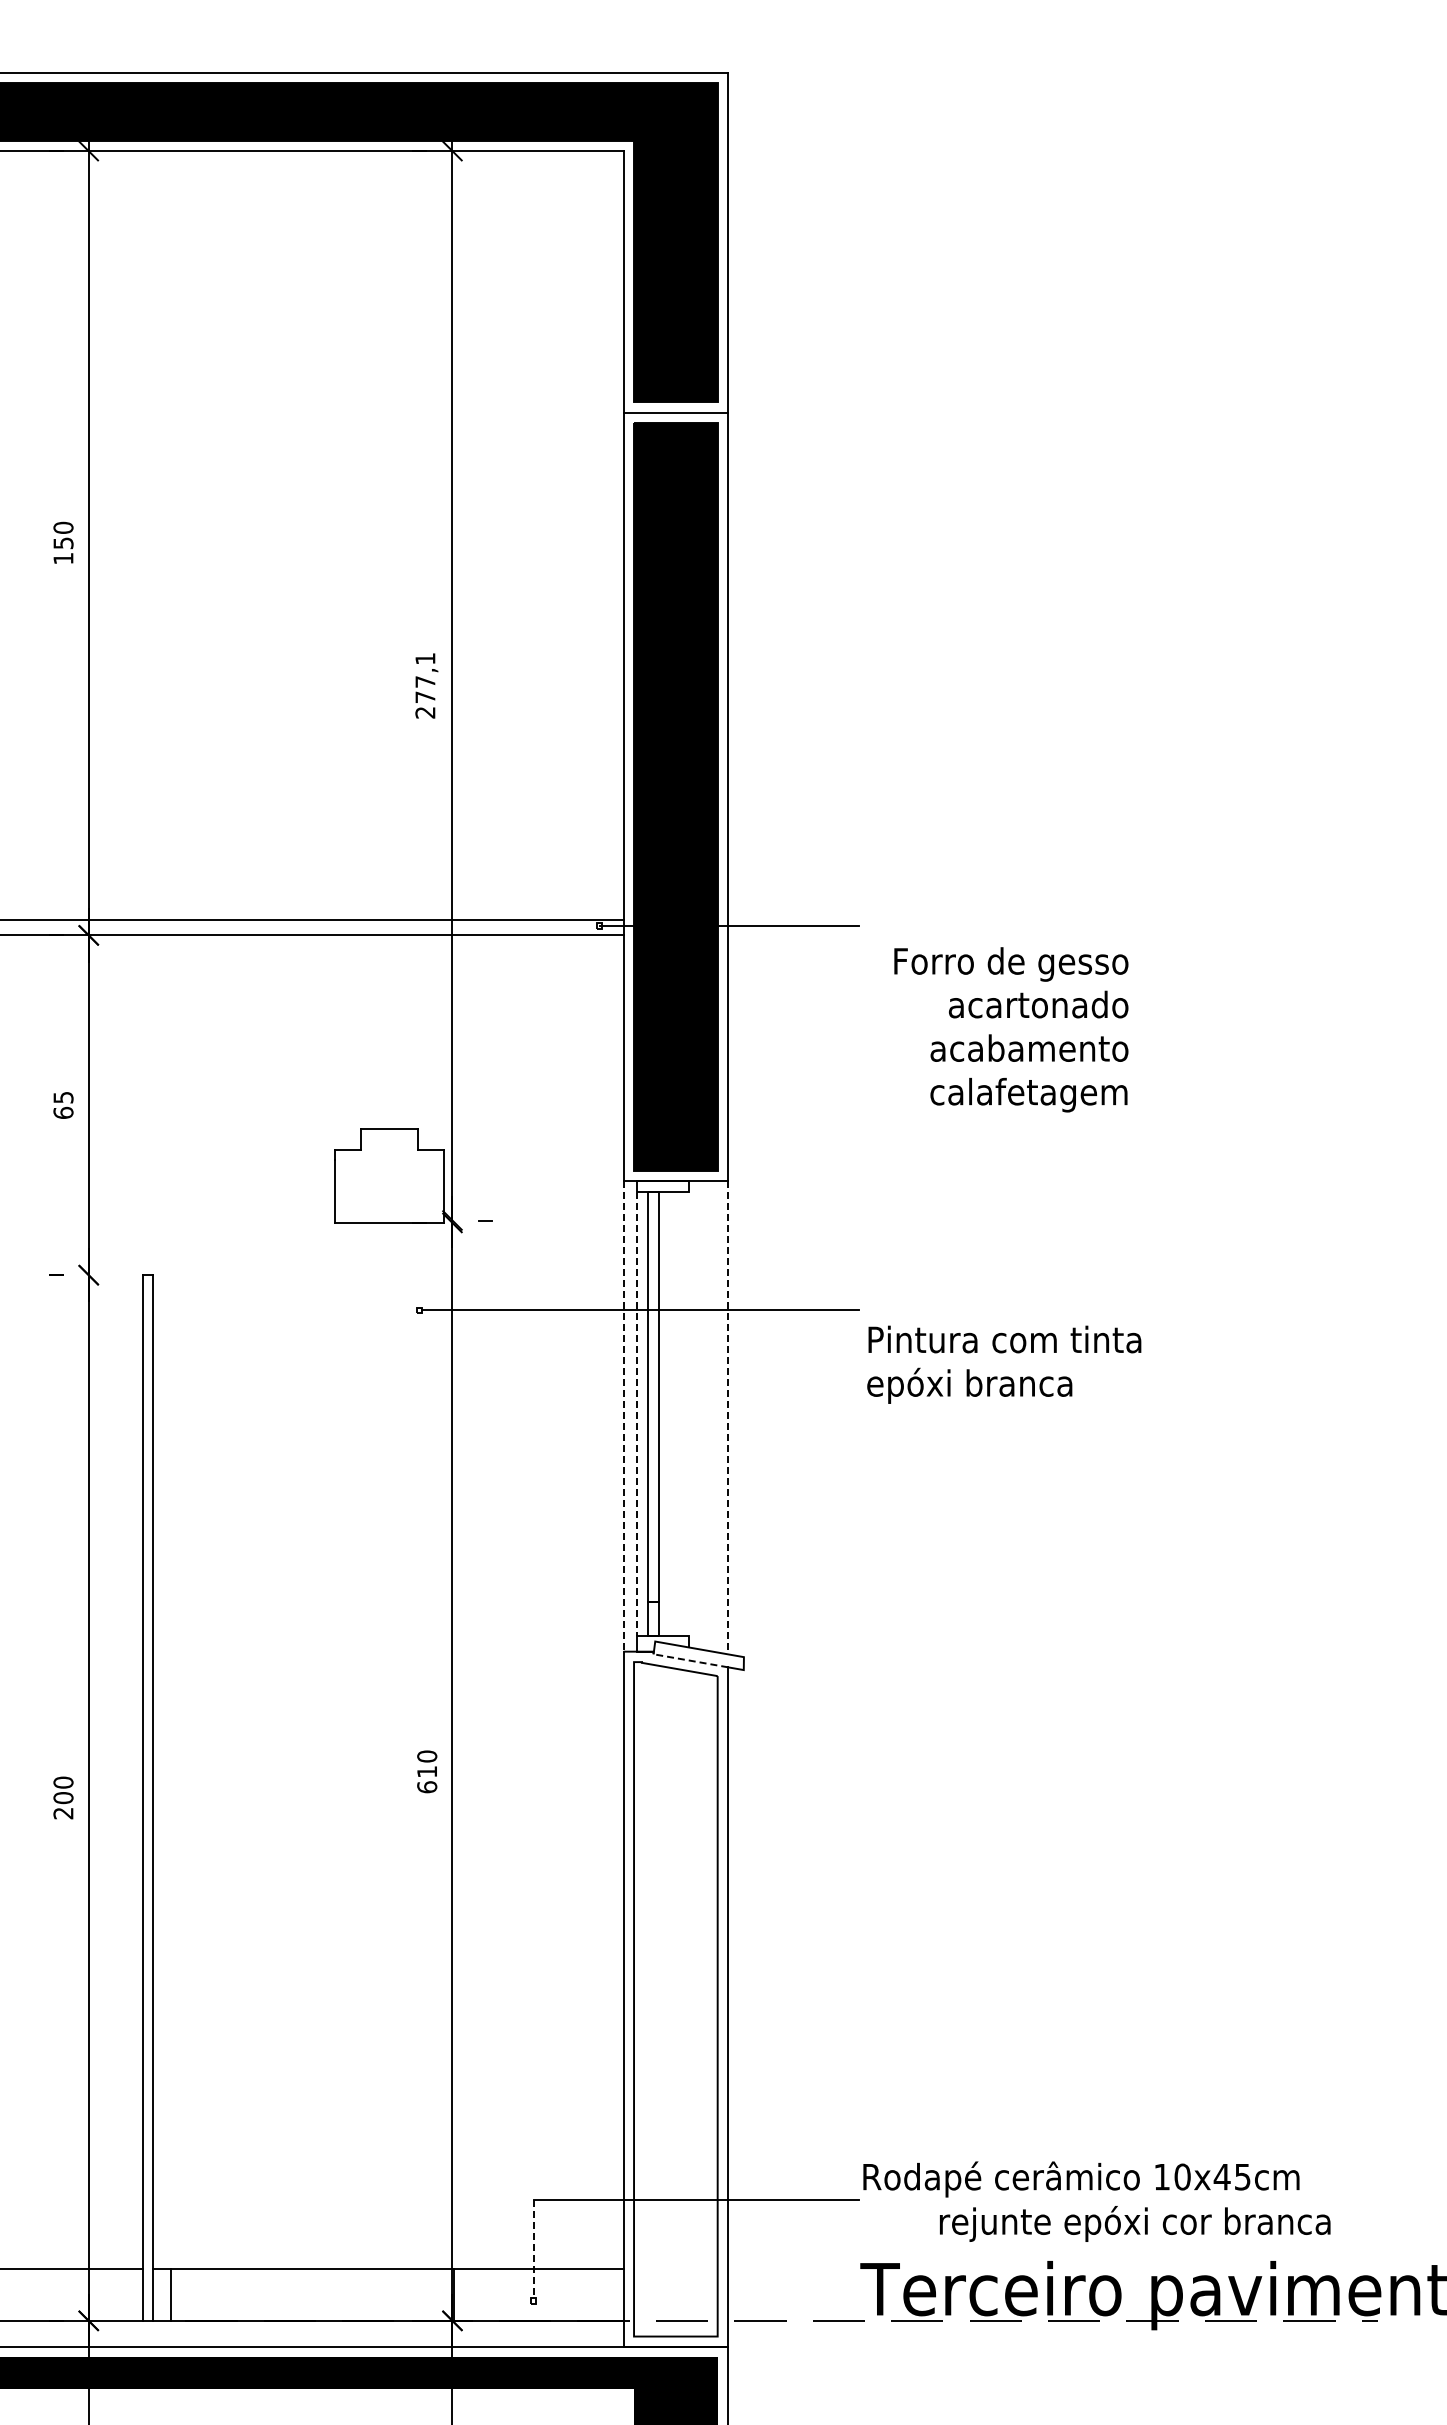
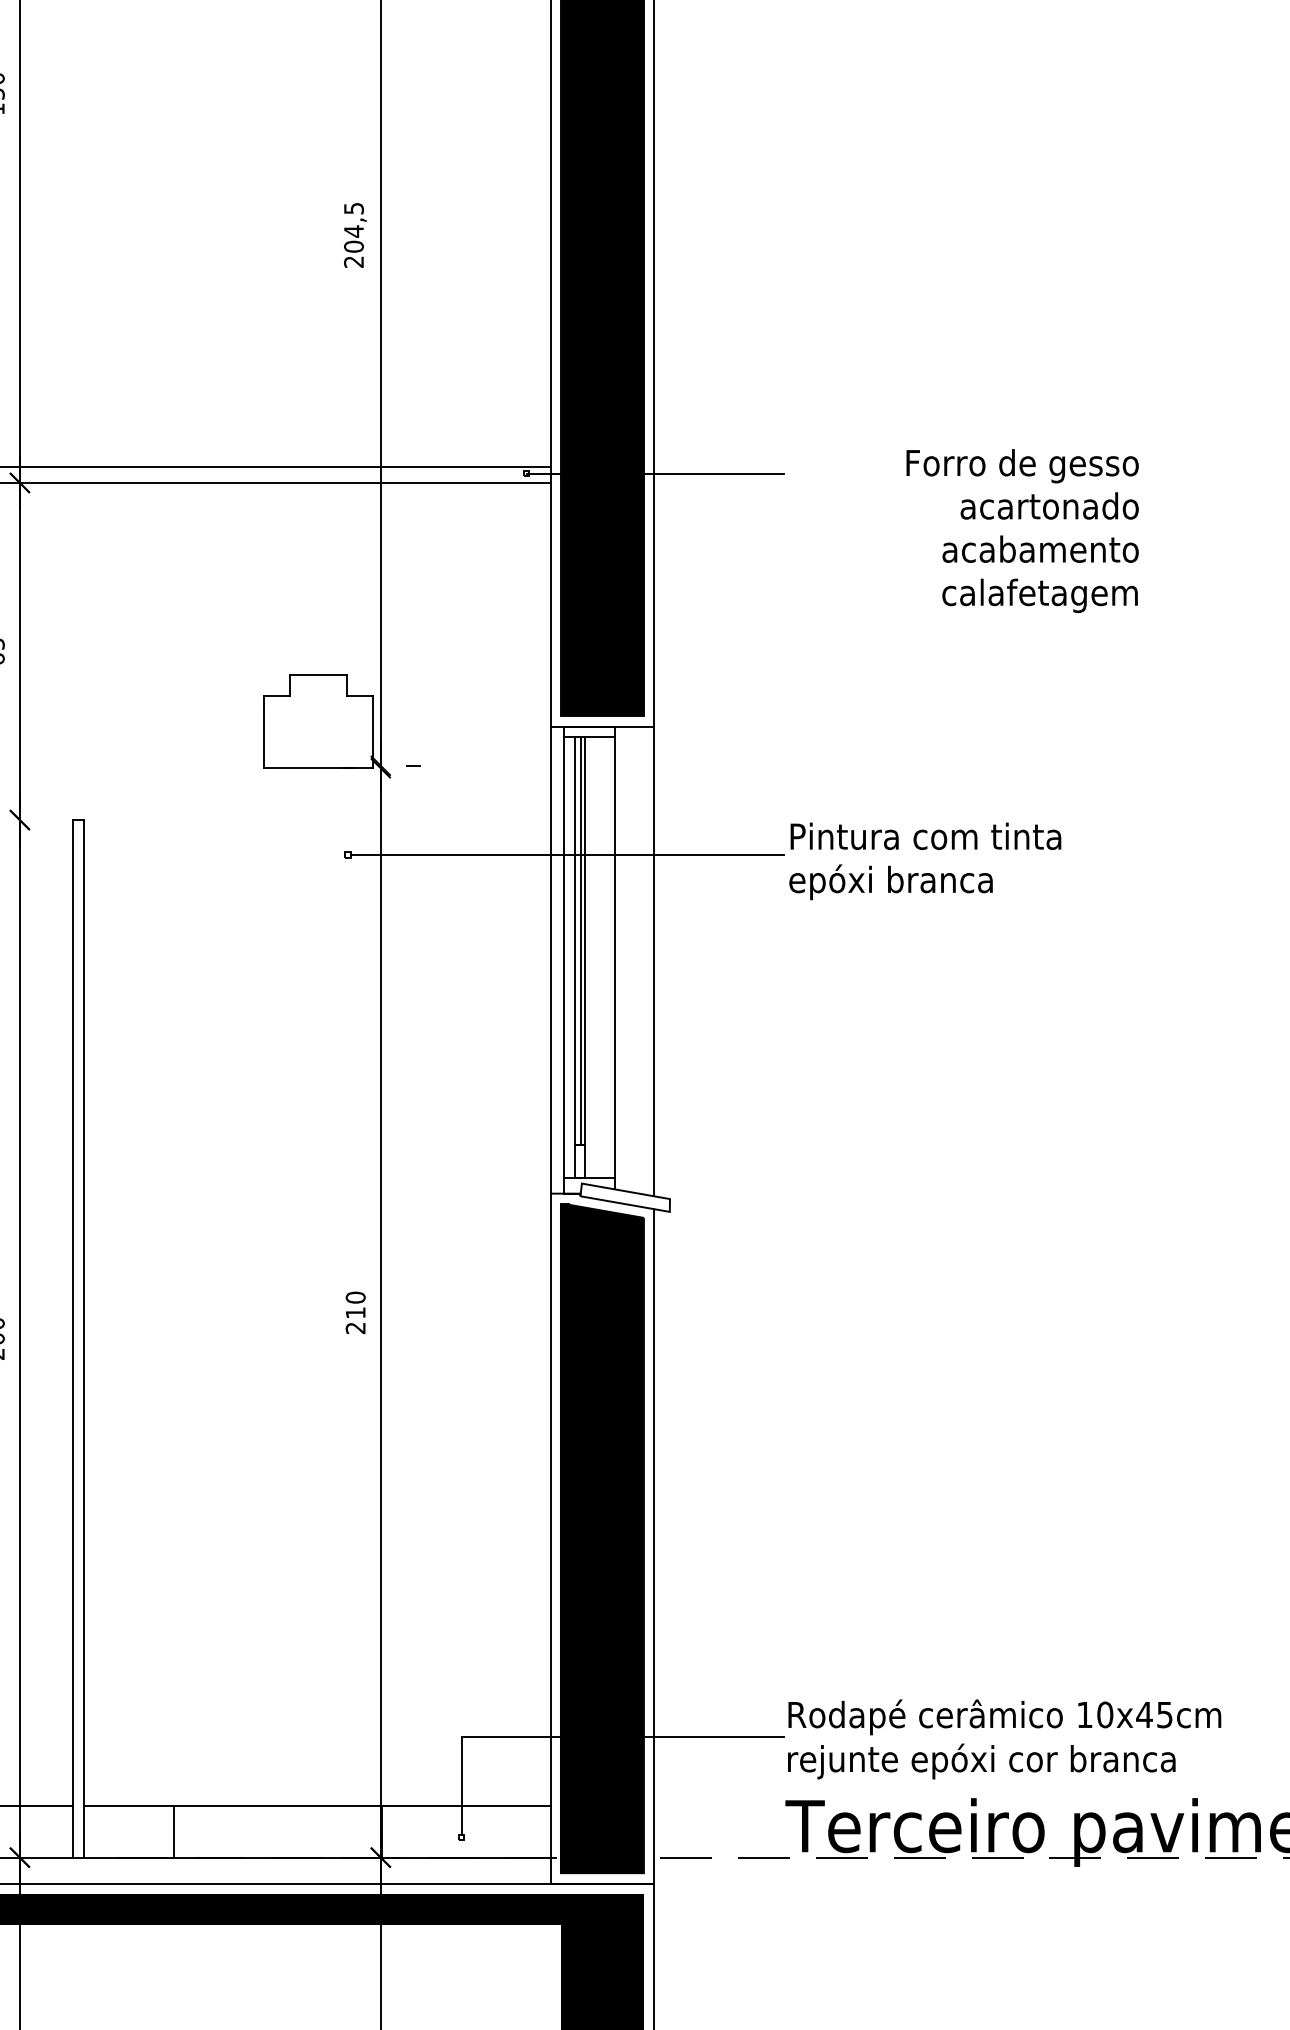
text: (425, 678) -> (354, 228), 277,1 -> 204,5
text: (1011, 1029) -> (1022, 530), moved
text: (1004, 1364) -> (925, 861), moved
line: (654, 1396) -> (581, 940), added
line: (688, 1413) -> (614, 957), added
line: (636, 1414) -> (563, 958), dashed -> solid
line: (623, 1416) -> (550, 960), dashed -> solid
line: (728, 1417) -> (654, 961), dashed -> solid
line: (690, 1660) -> (616, 1202), dashed -> solid
text: (427, 1787) -> (356, 1328), 610 -> 210
fill: (675, 1999) -> (602, 1538), added
text: (1135, 2223) -> (982, 1761), moved
line: (534, 2249) -> (462, 1786), dashed -> solid
line: (170, 2294) -> (174, 1831), moved

